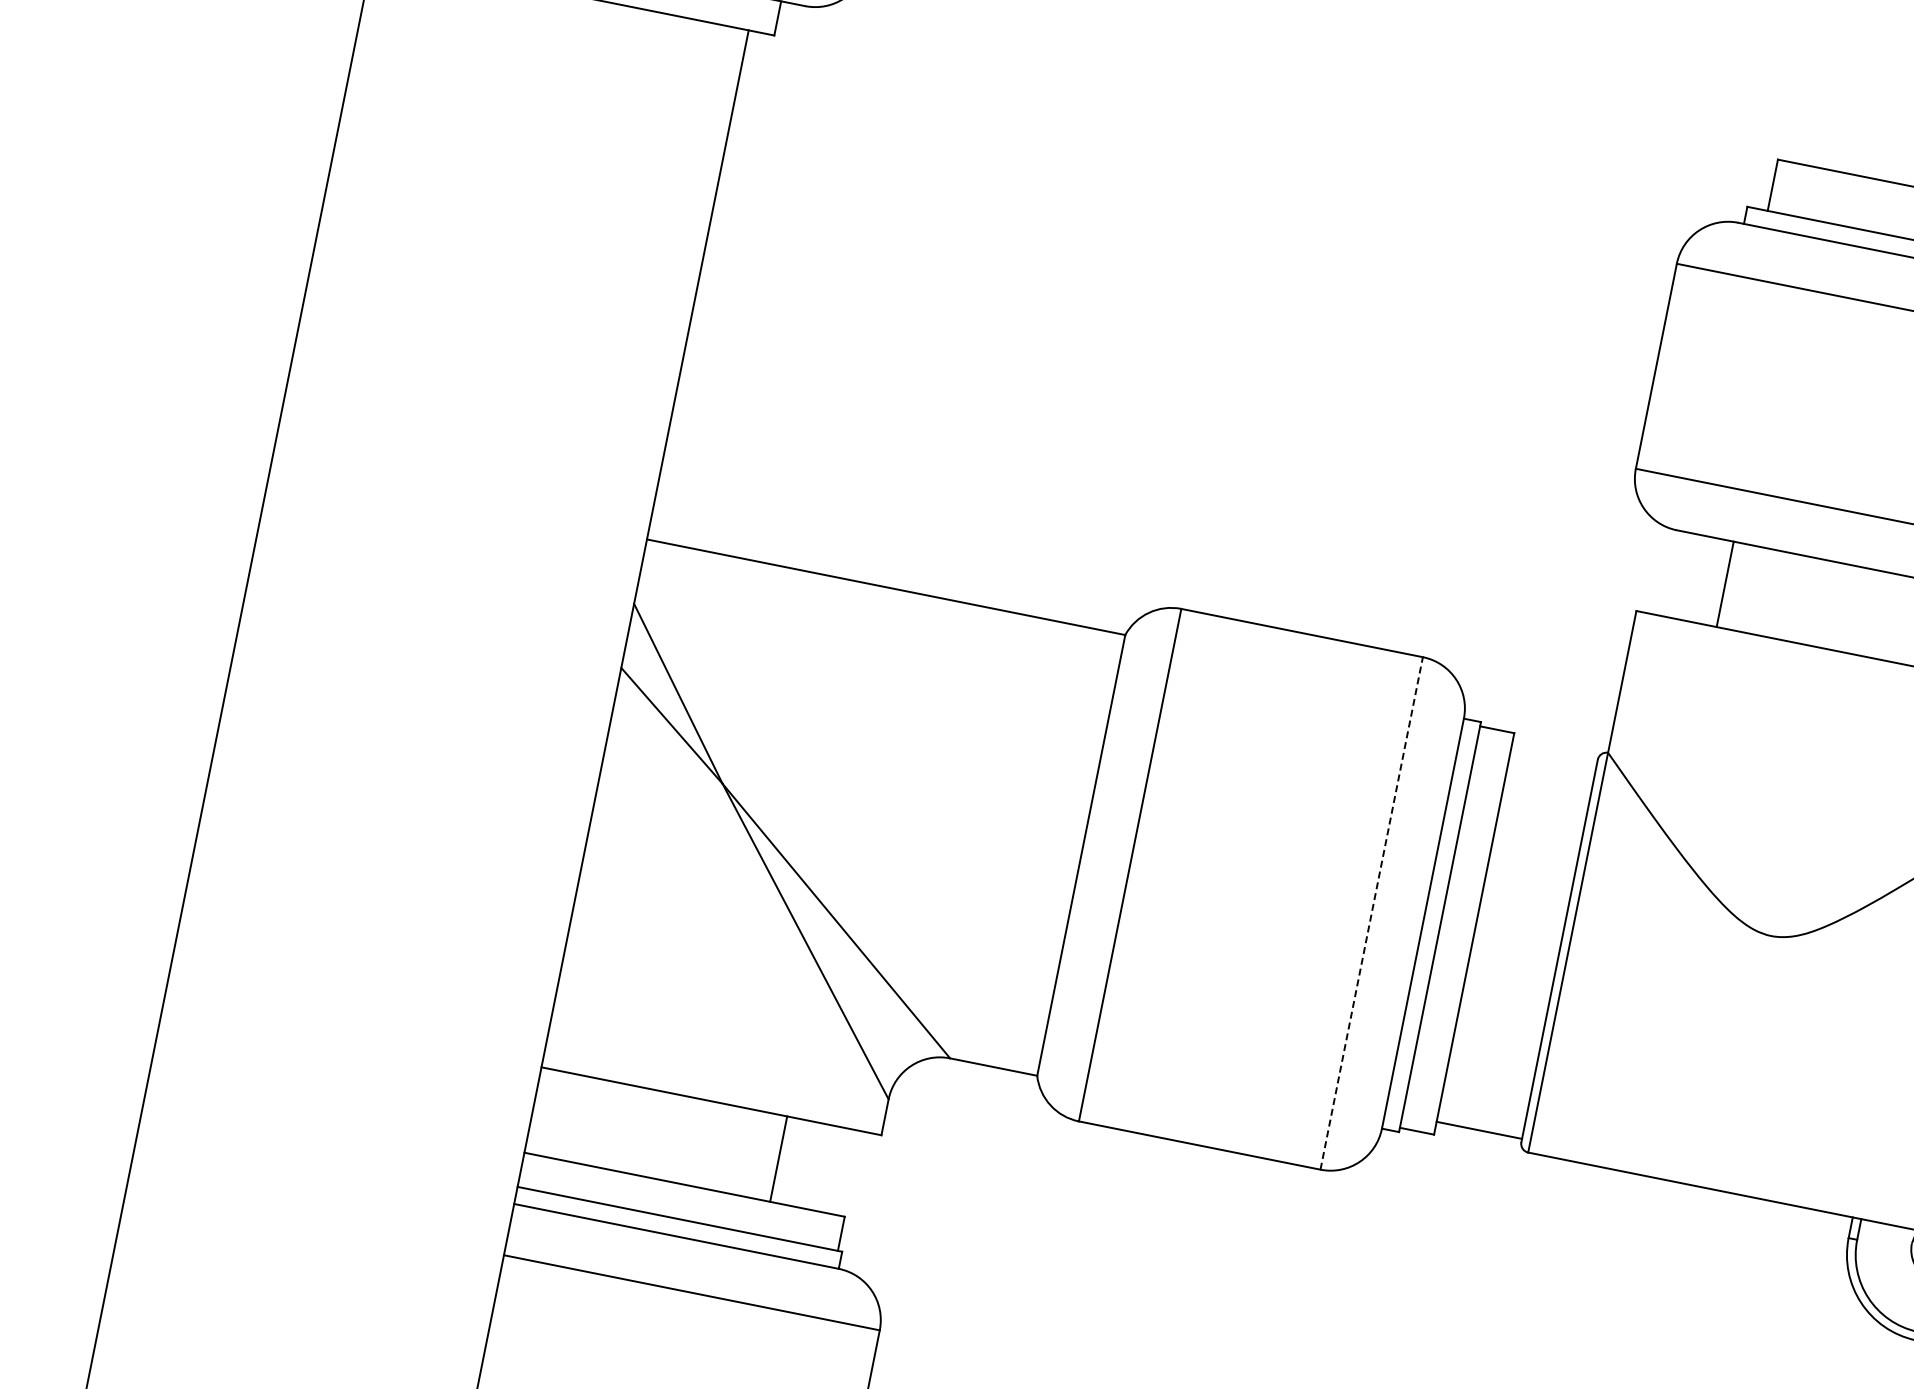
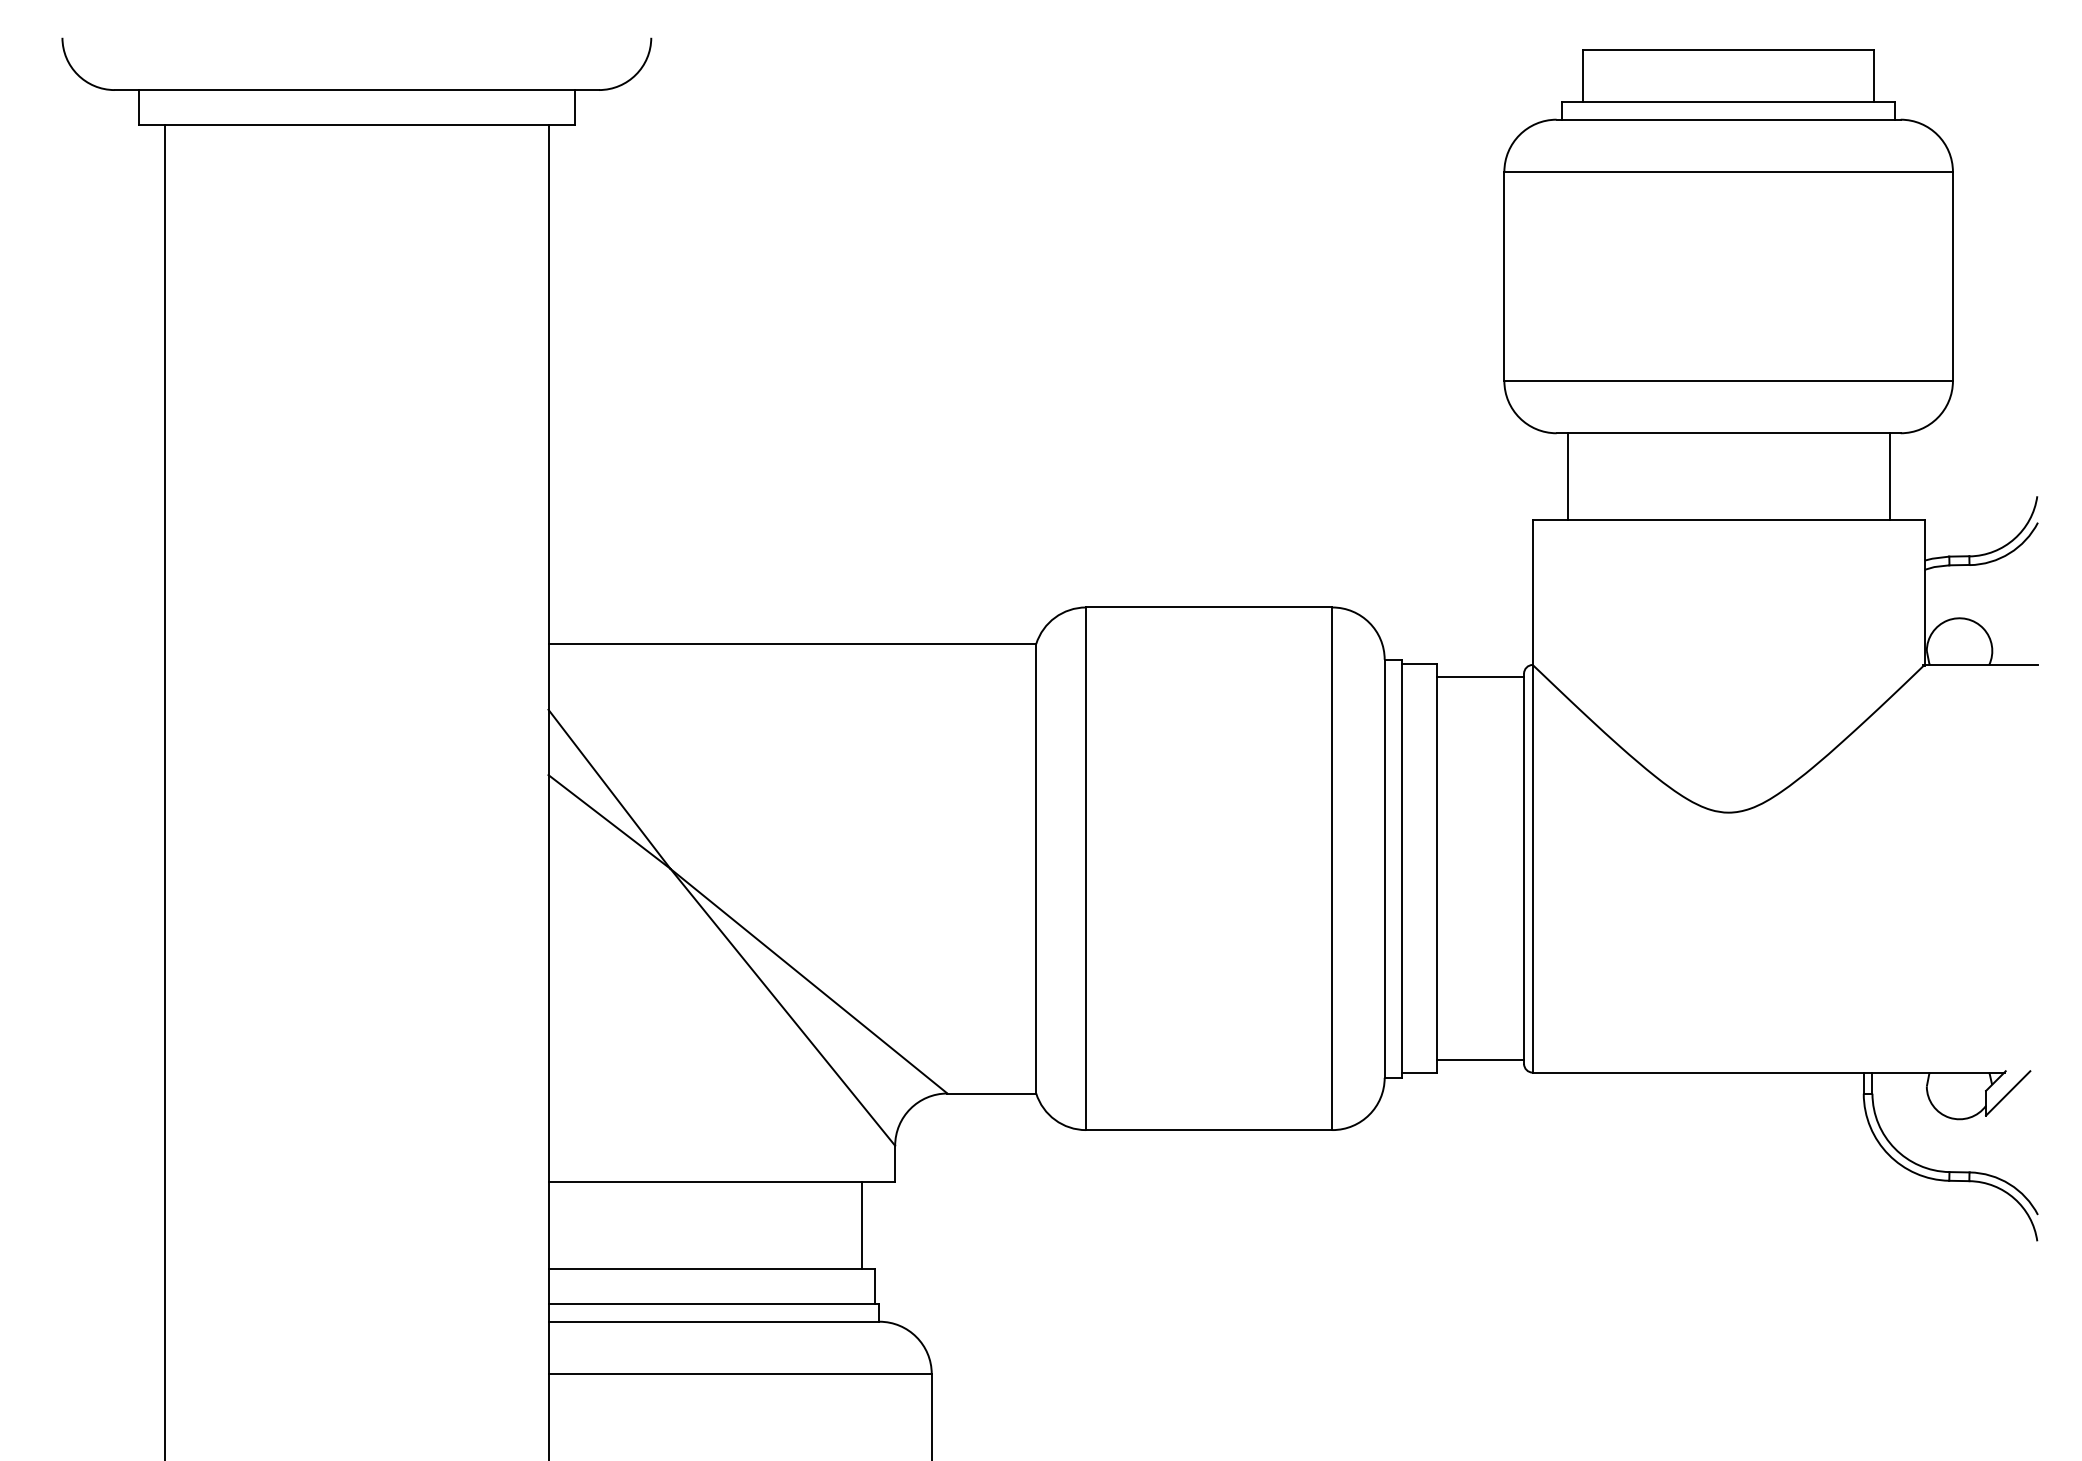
line: (1725, 584) -> (1567, 476), moved
line: (1554, 754) -> (1480, 677), added
line: (1371, 913) -> (1332, 868), dashed -> solid
line: (779, 1158) -> (862, 1225), moved

